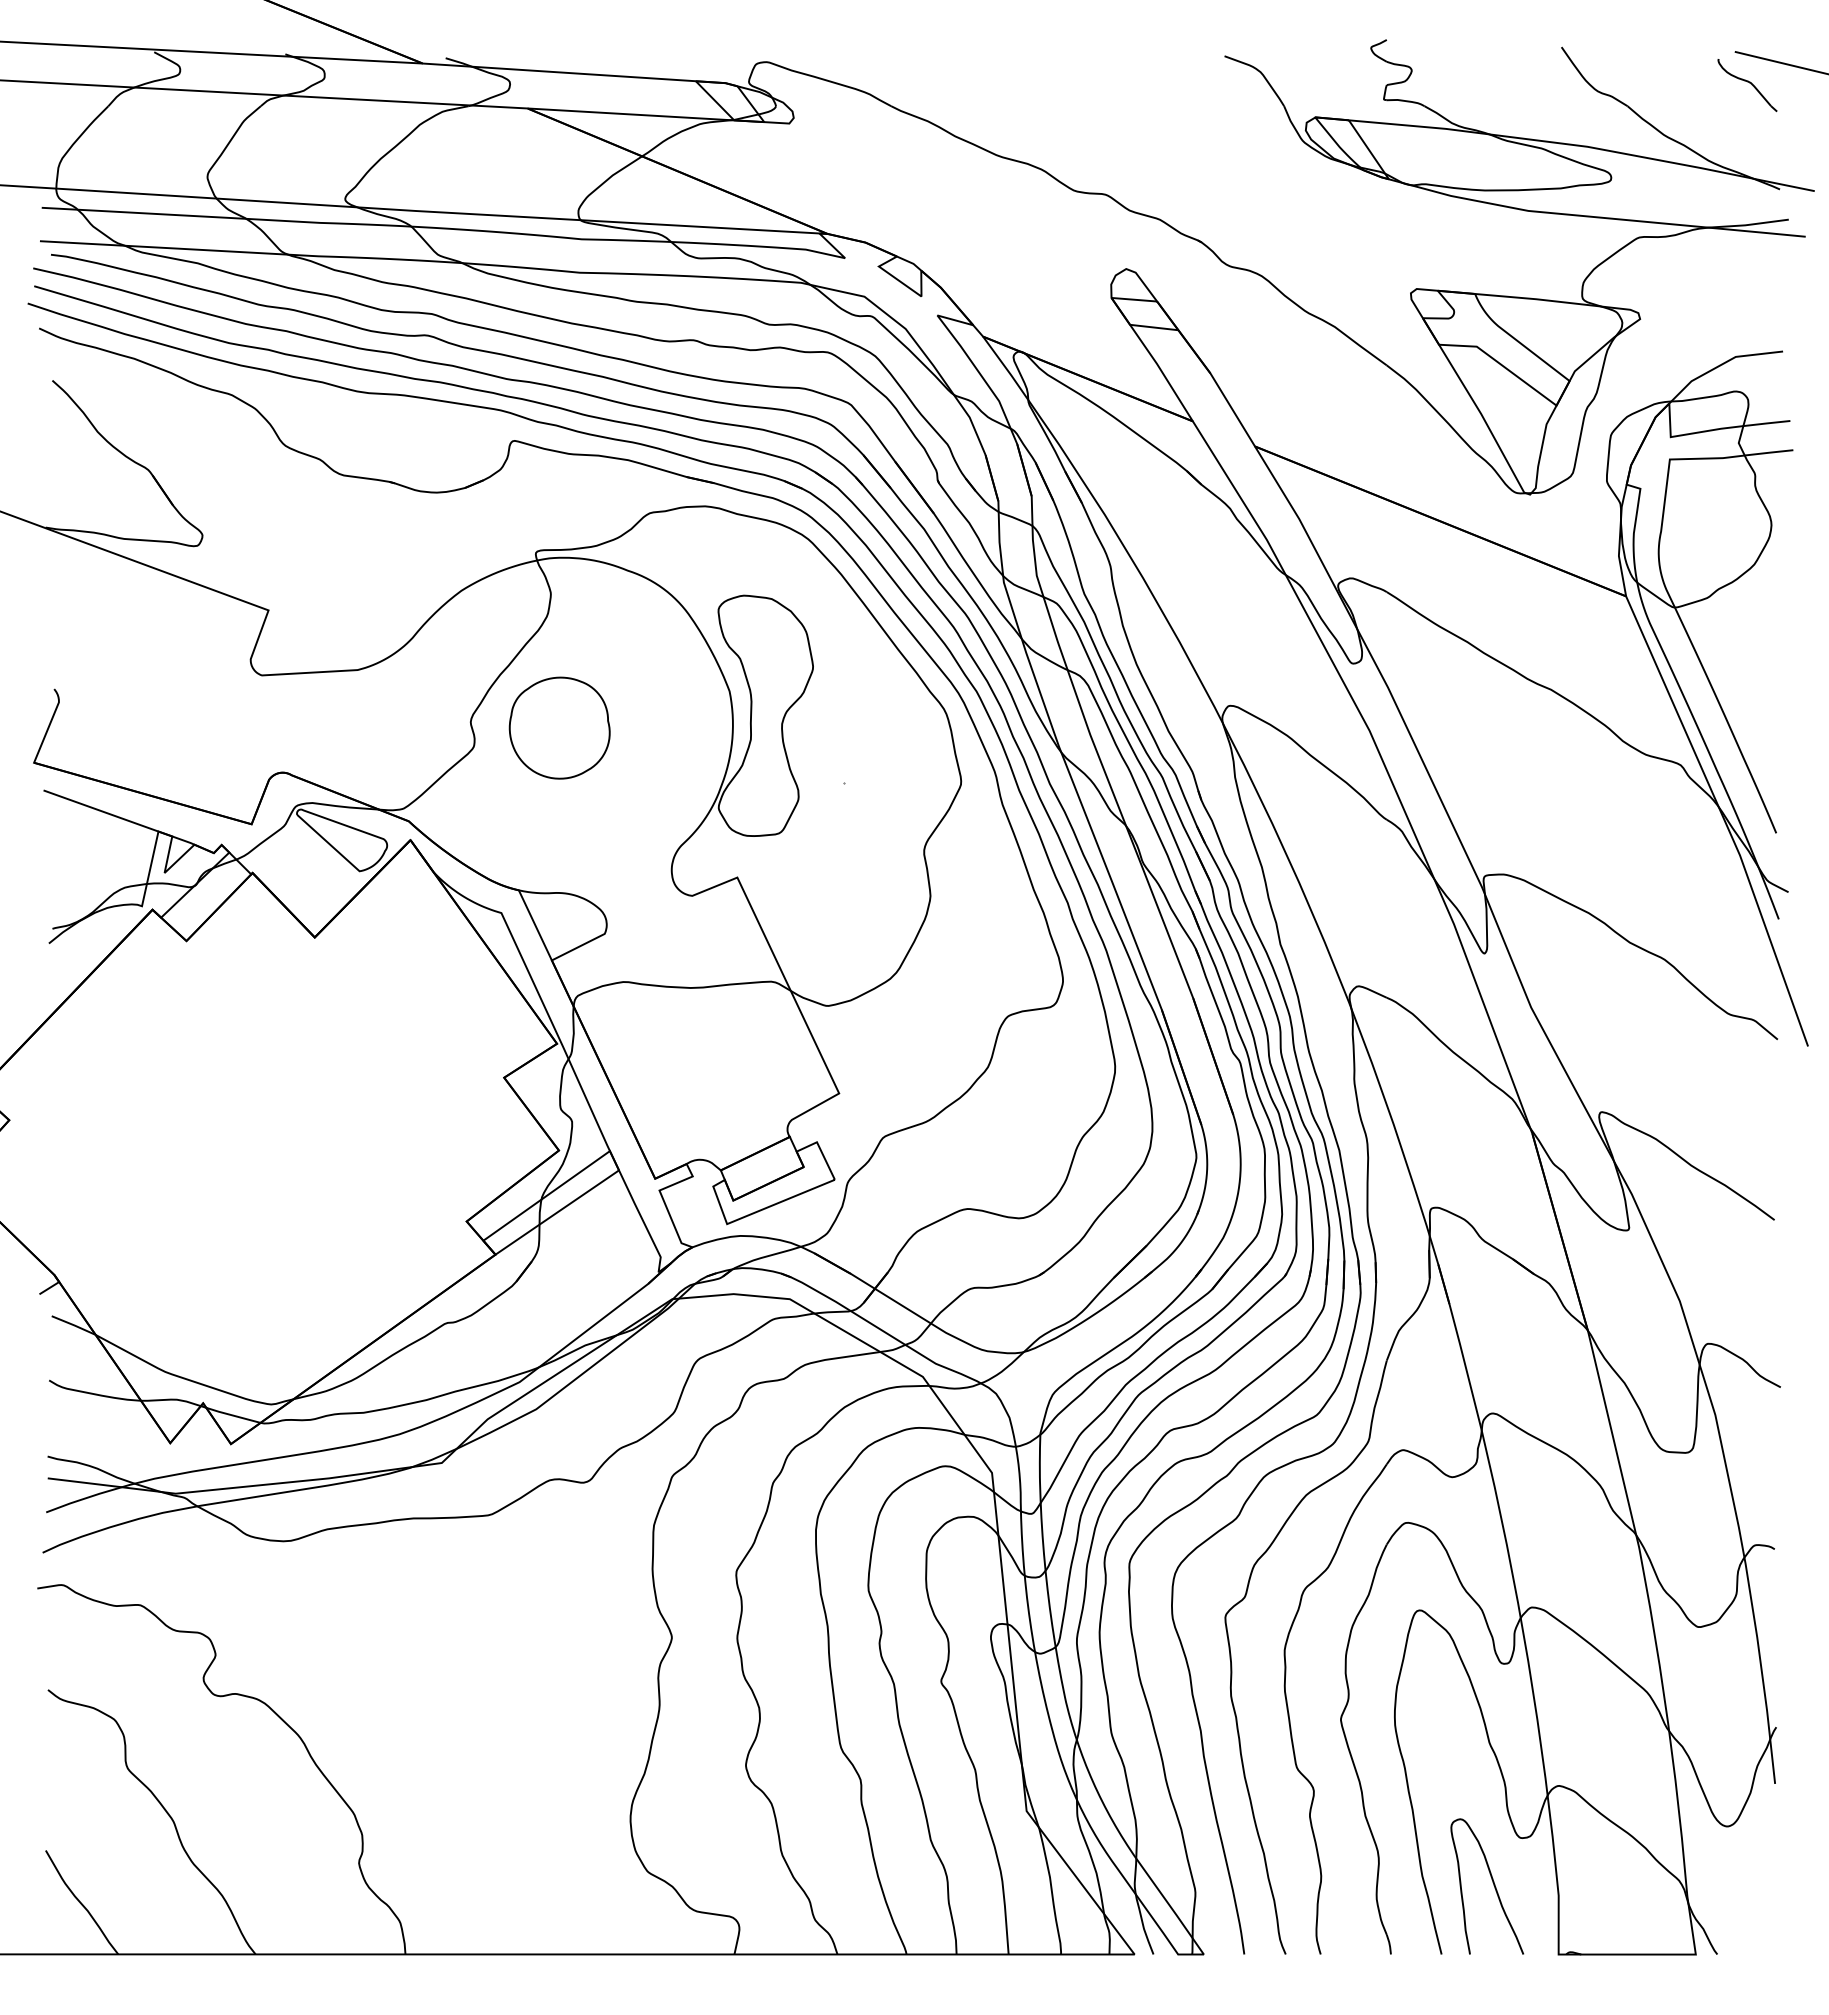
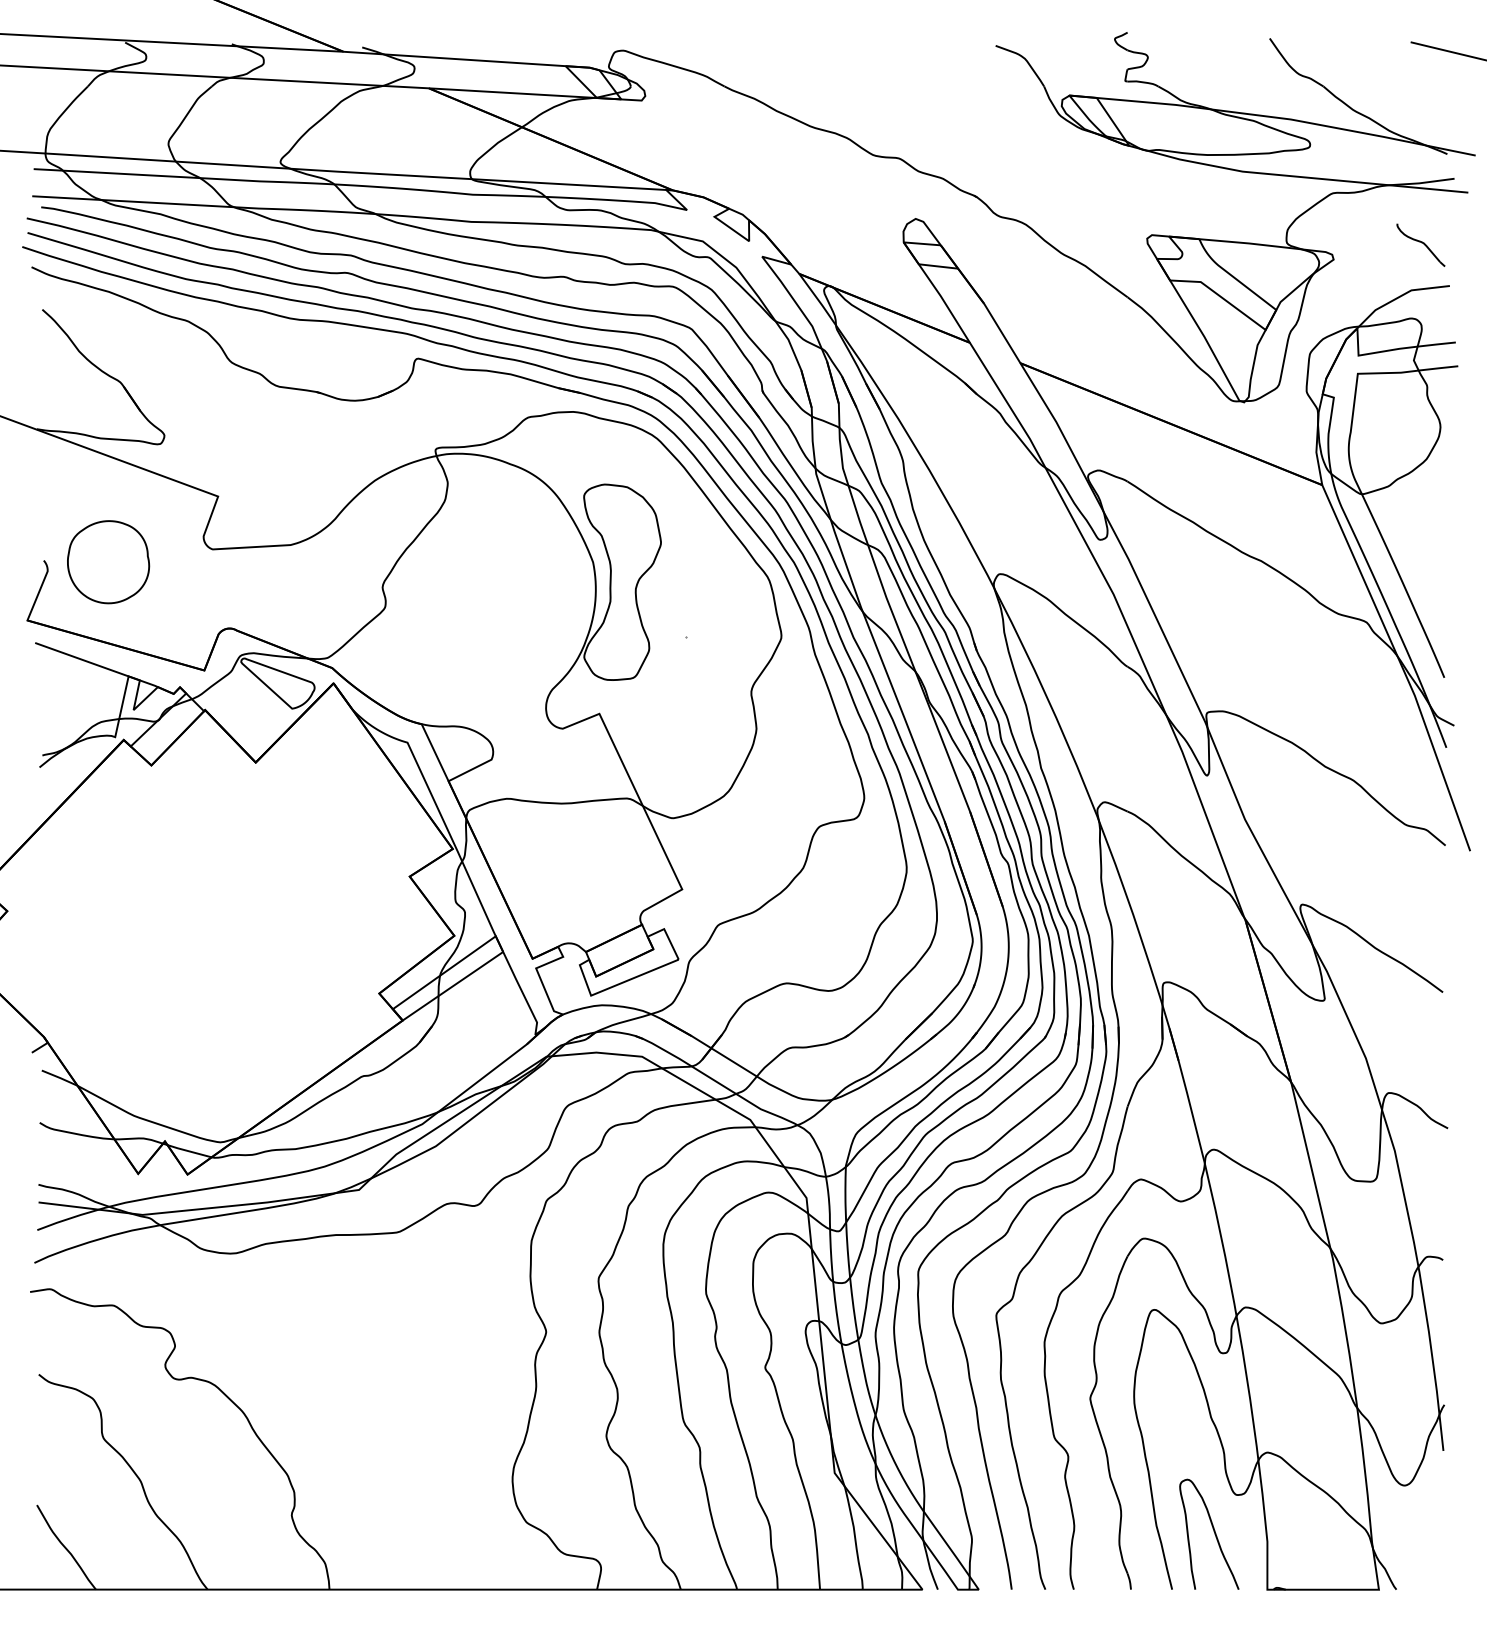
part: (1747, 85) -> (1420, 245), moved
part: (559, 727) -> (108, 561), moved

